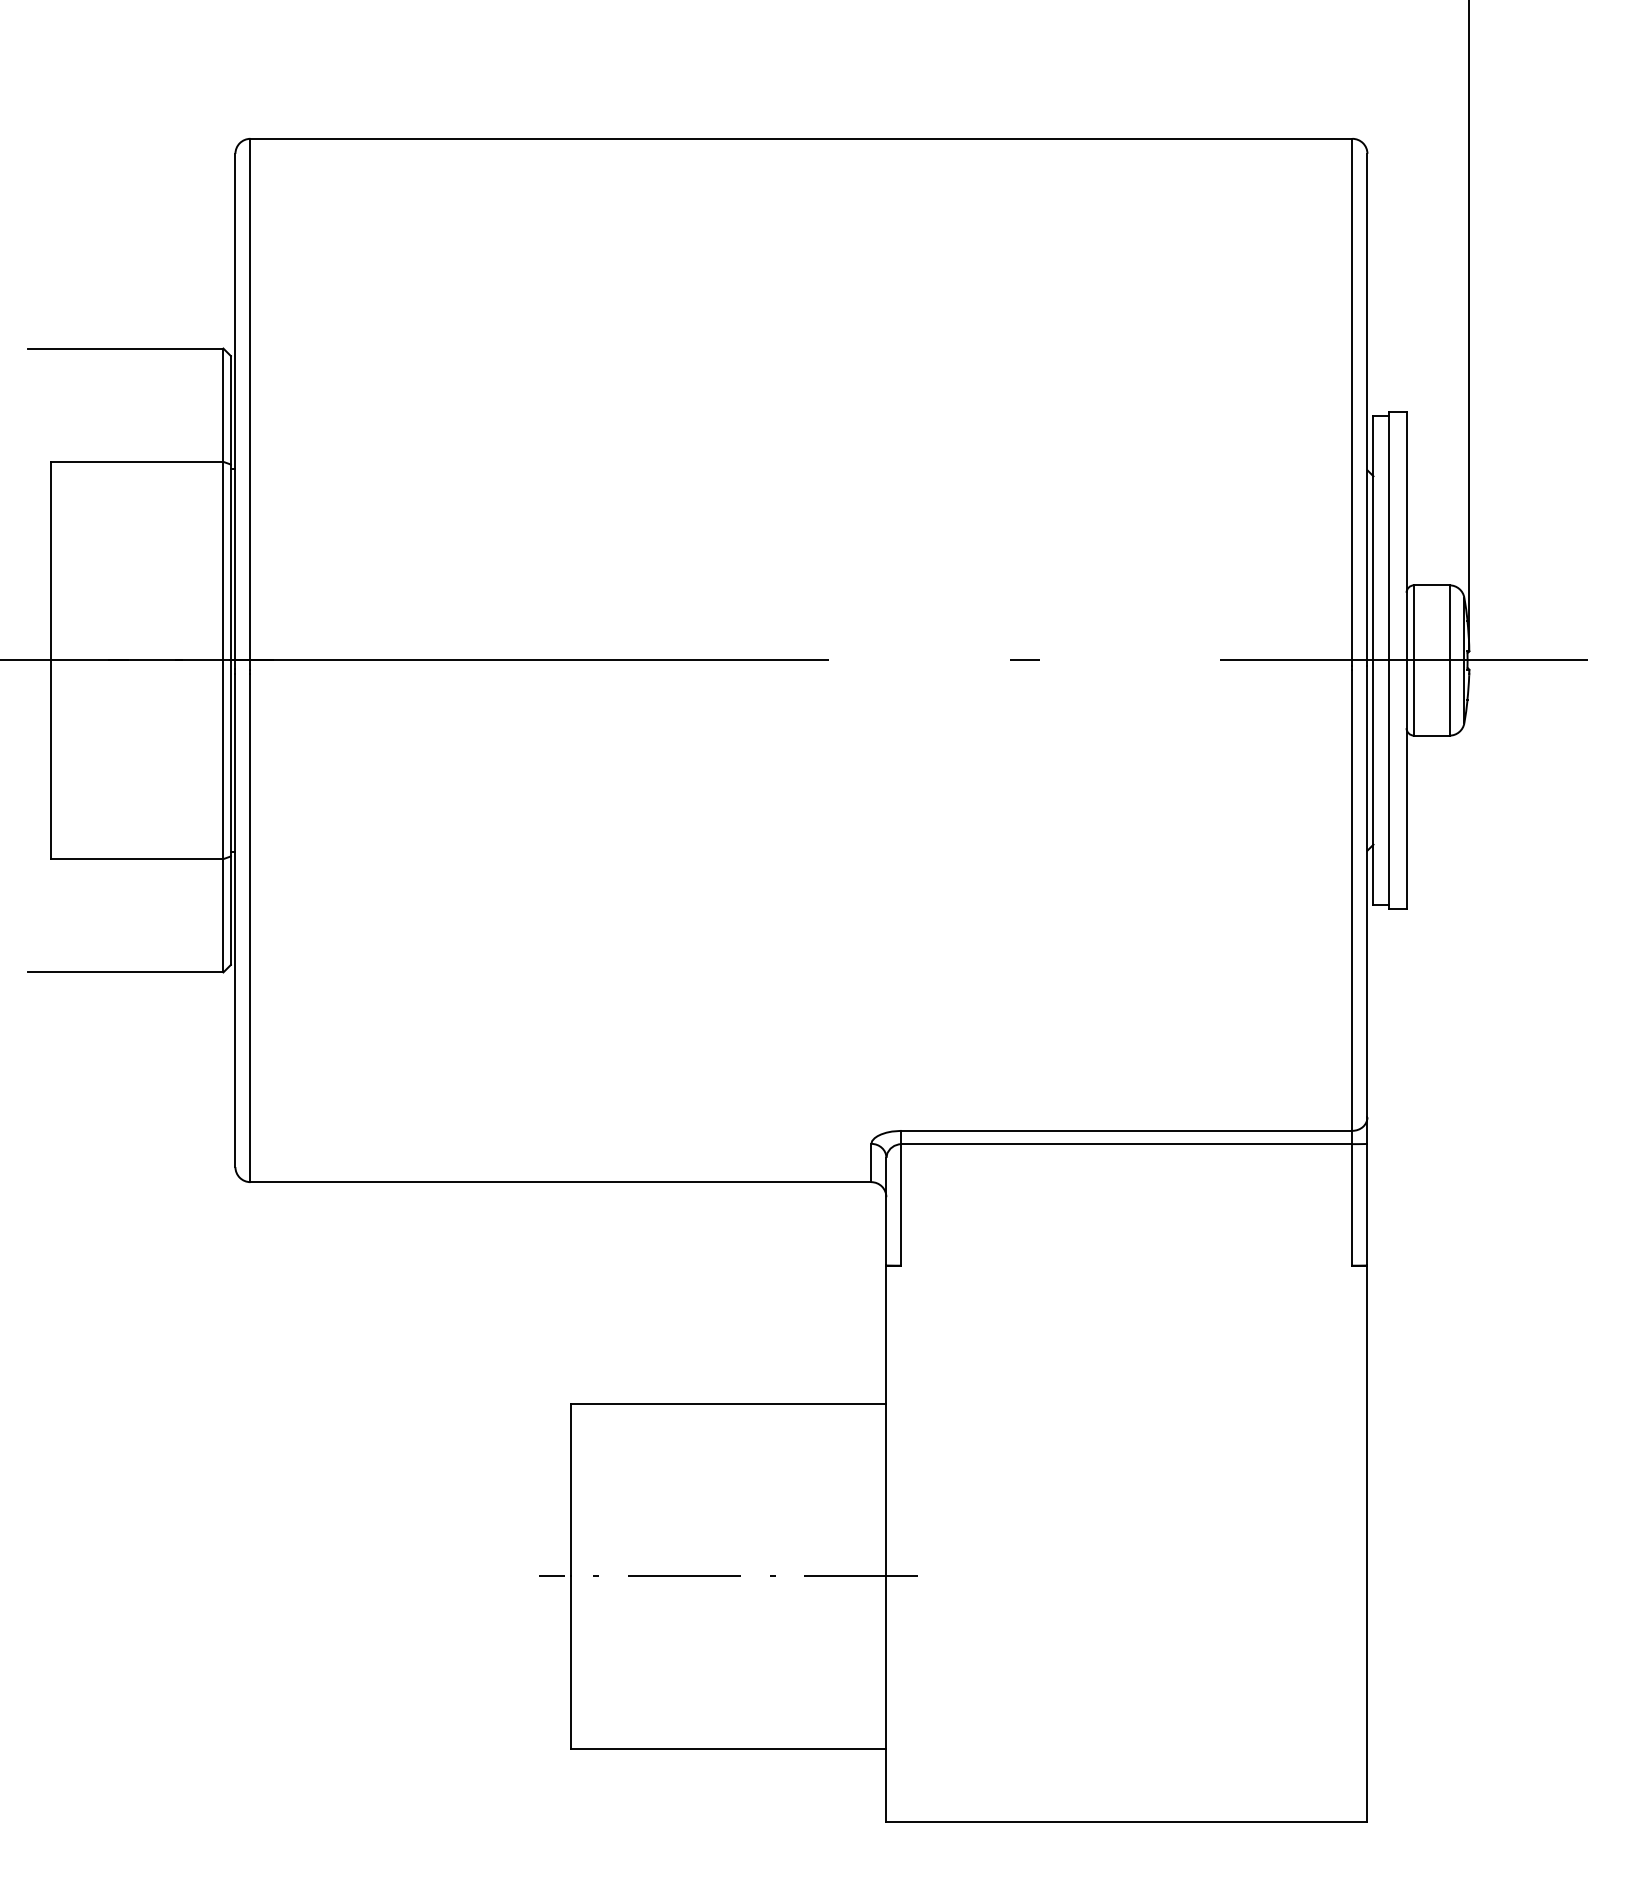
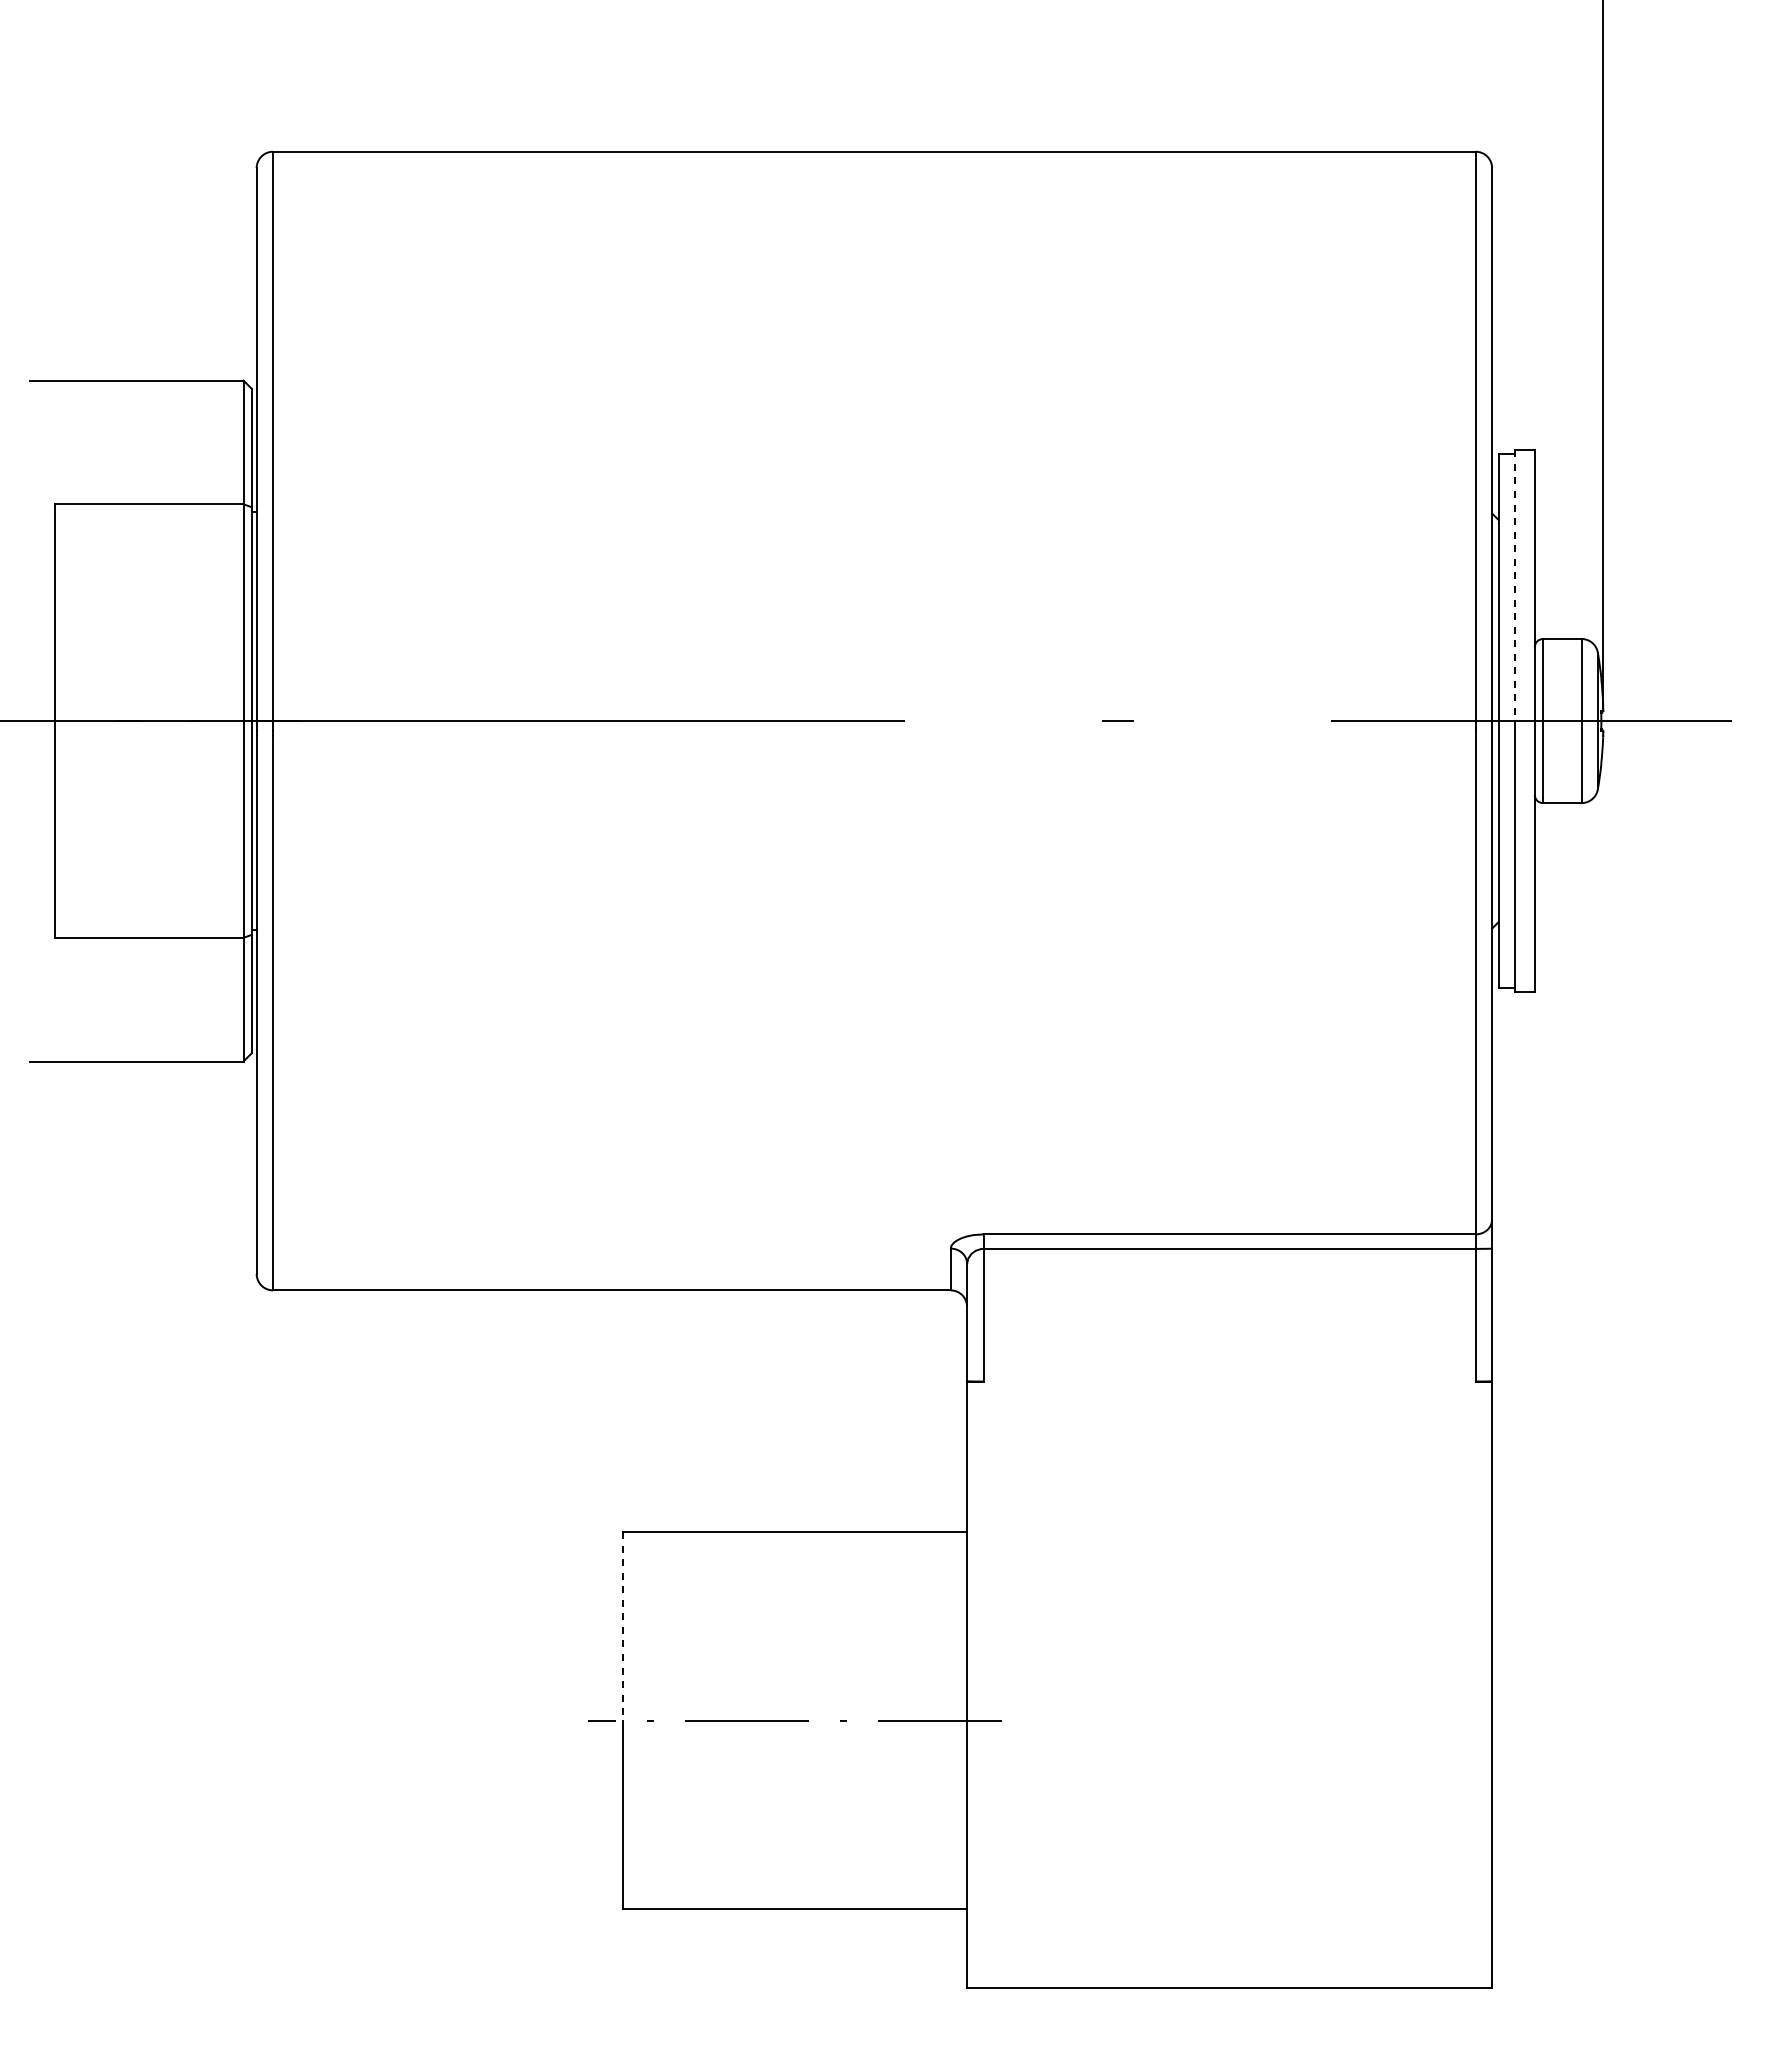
line: (1388, 537) -> (1515, 586), solid -> dashed
line: (570, 1490) -> (622, 1626), solid -> dashed

